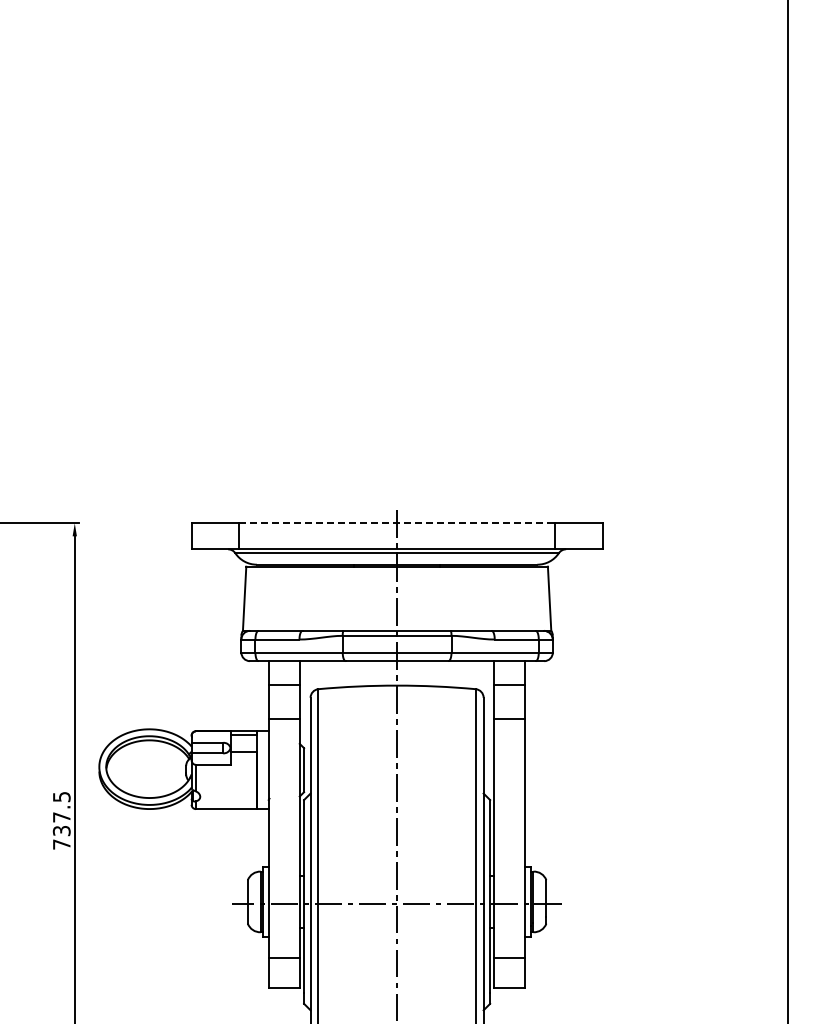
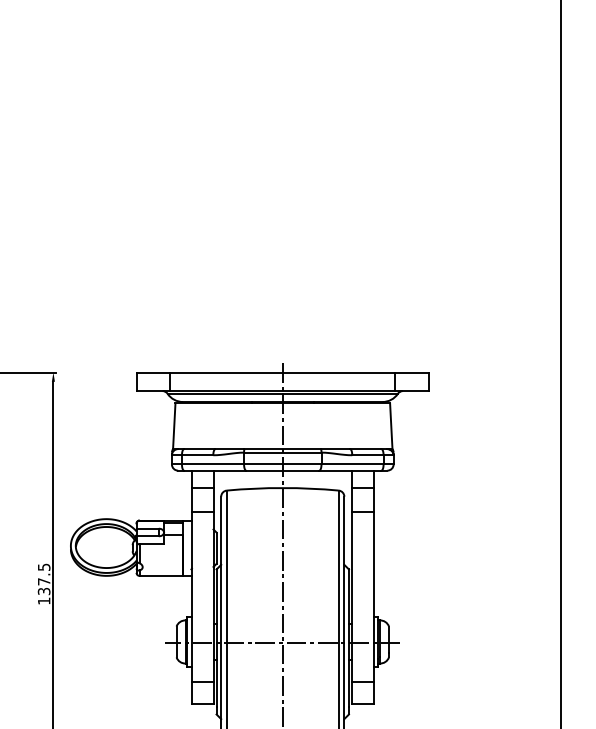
line: (397, 523) -> (283, 372), dashed -> solid
text: (61, 844) -> (43, 601), 737.5 -> 137.5

